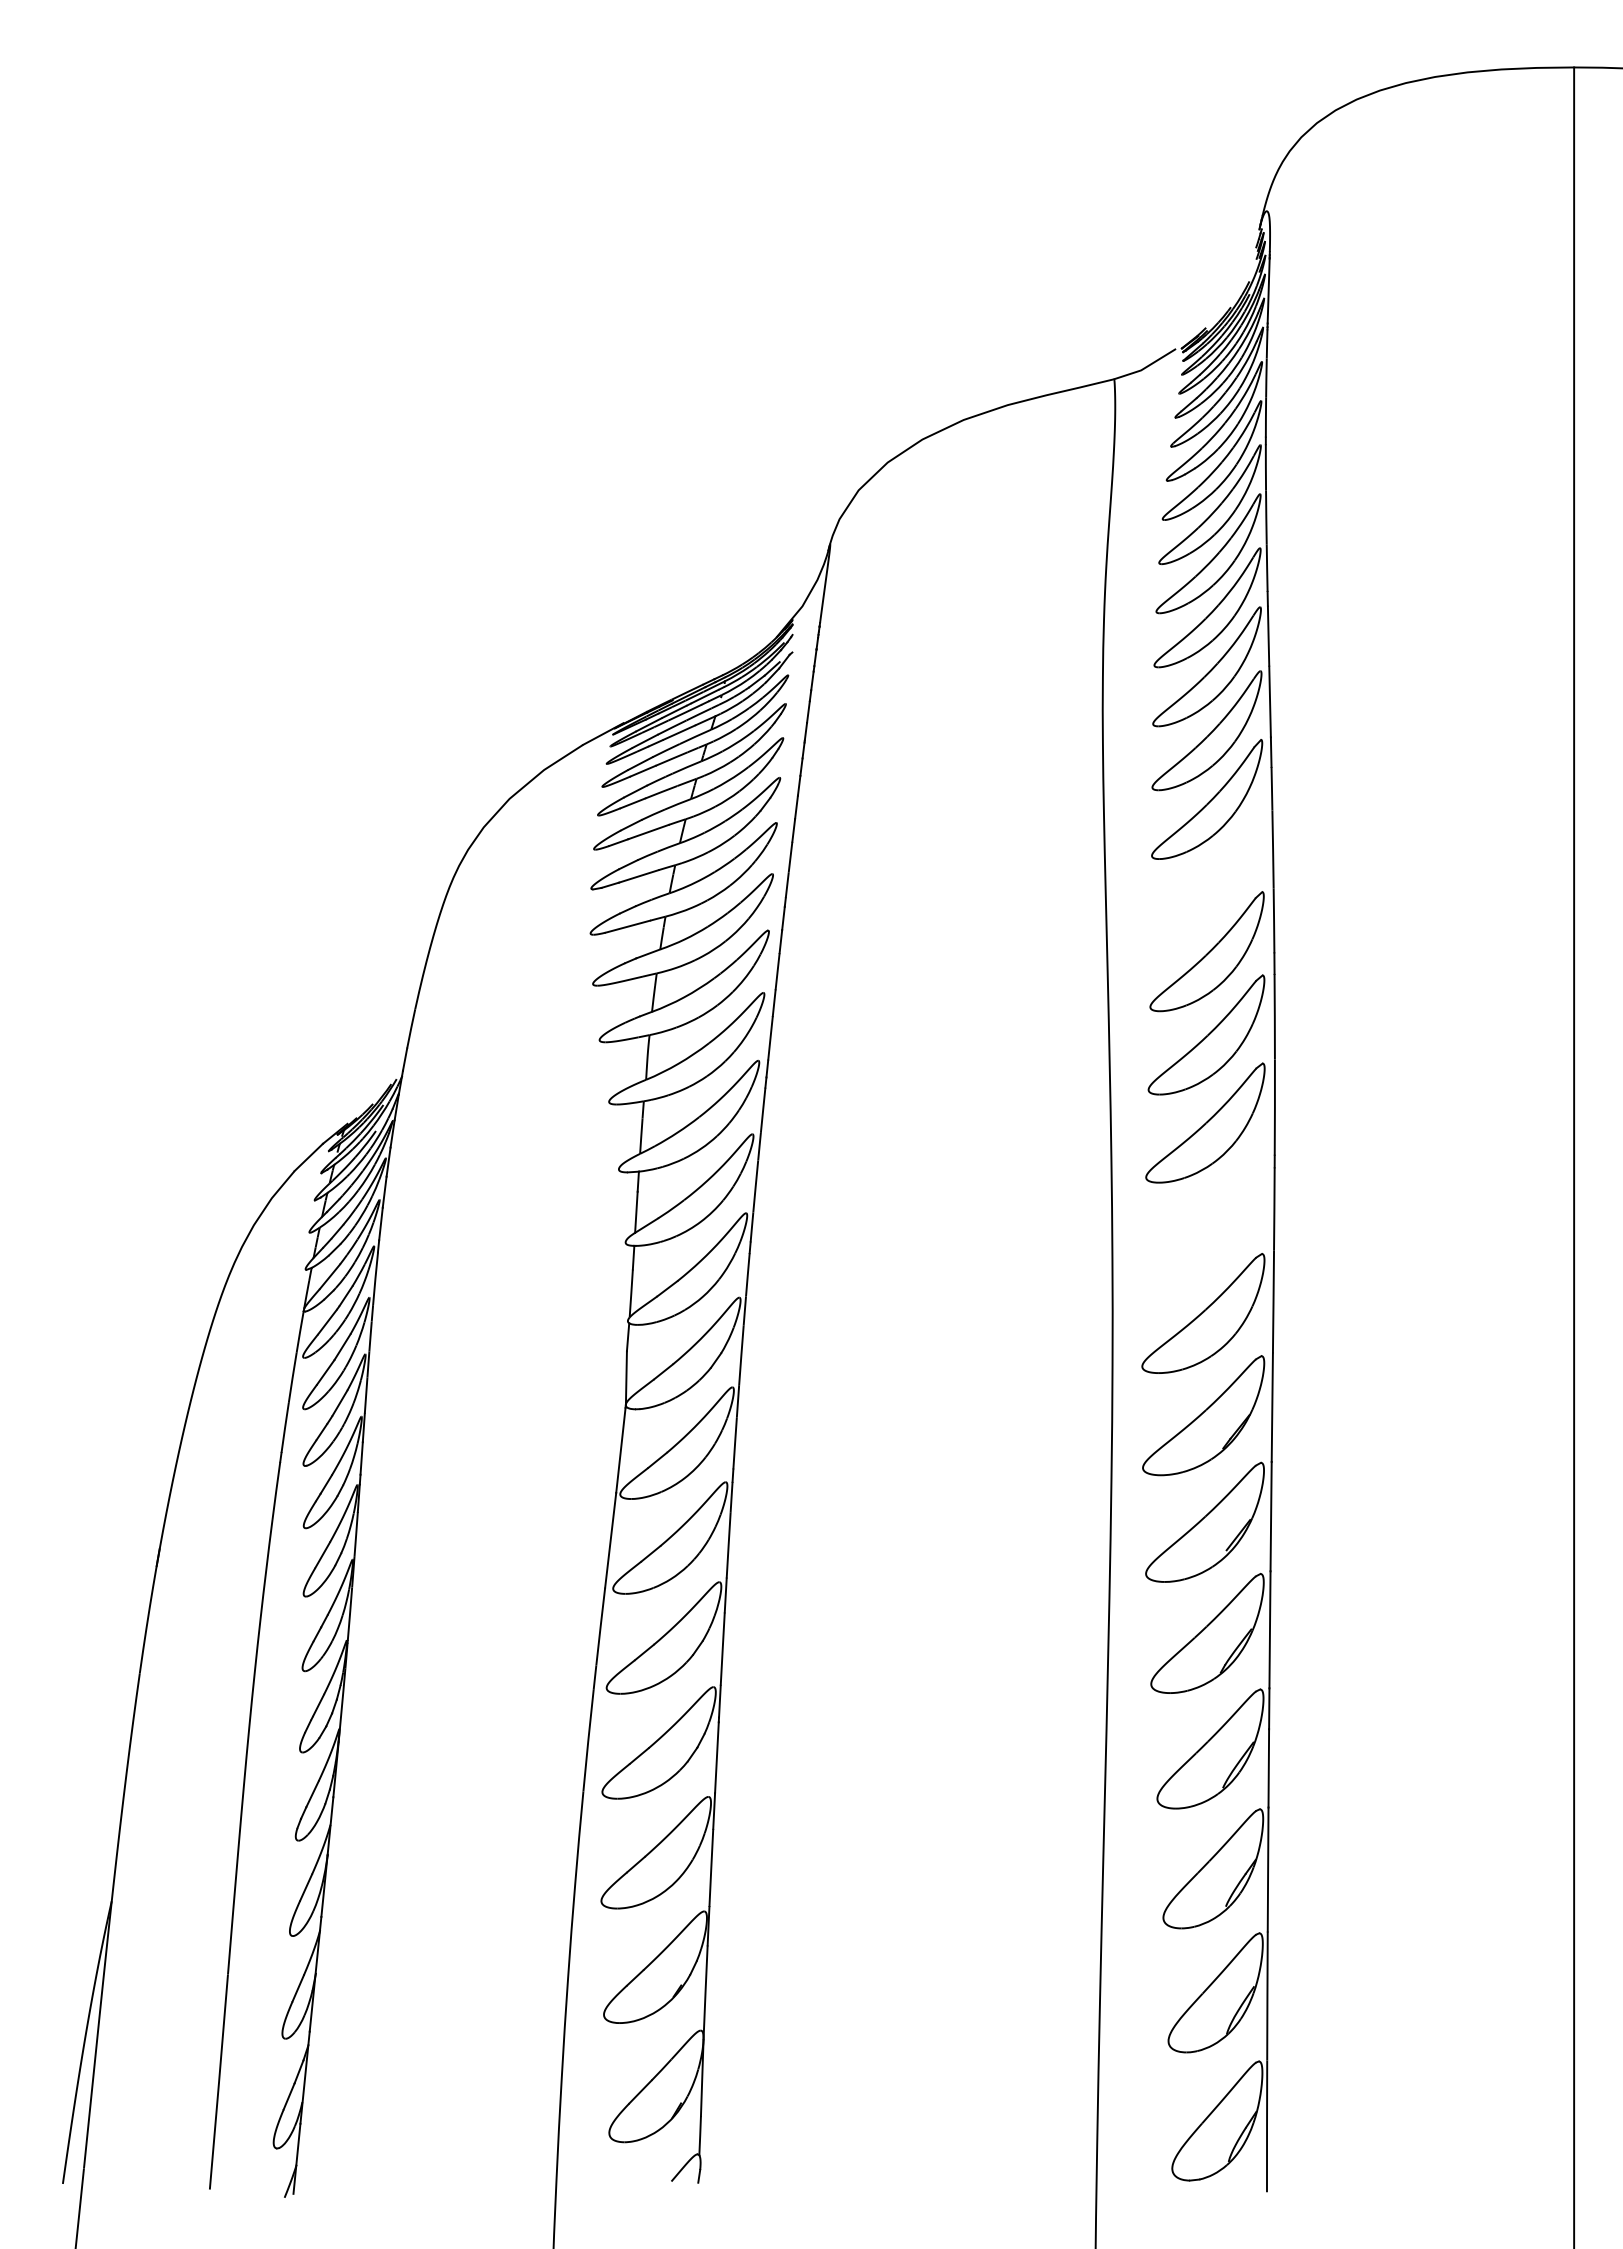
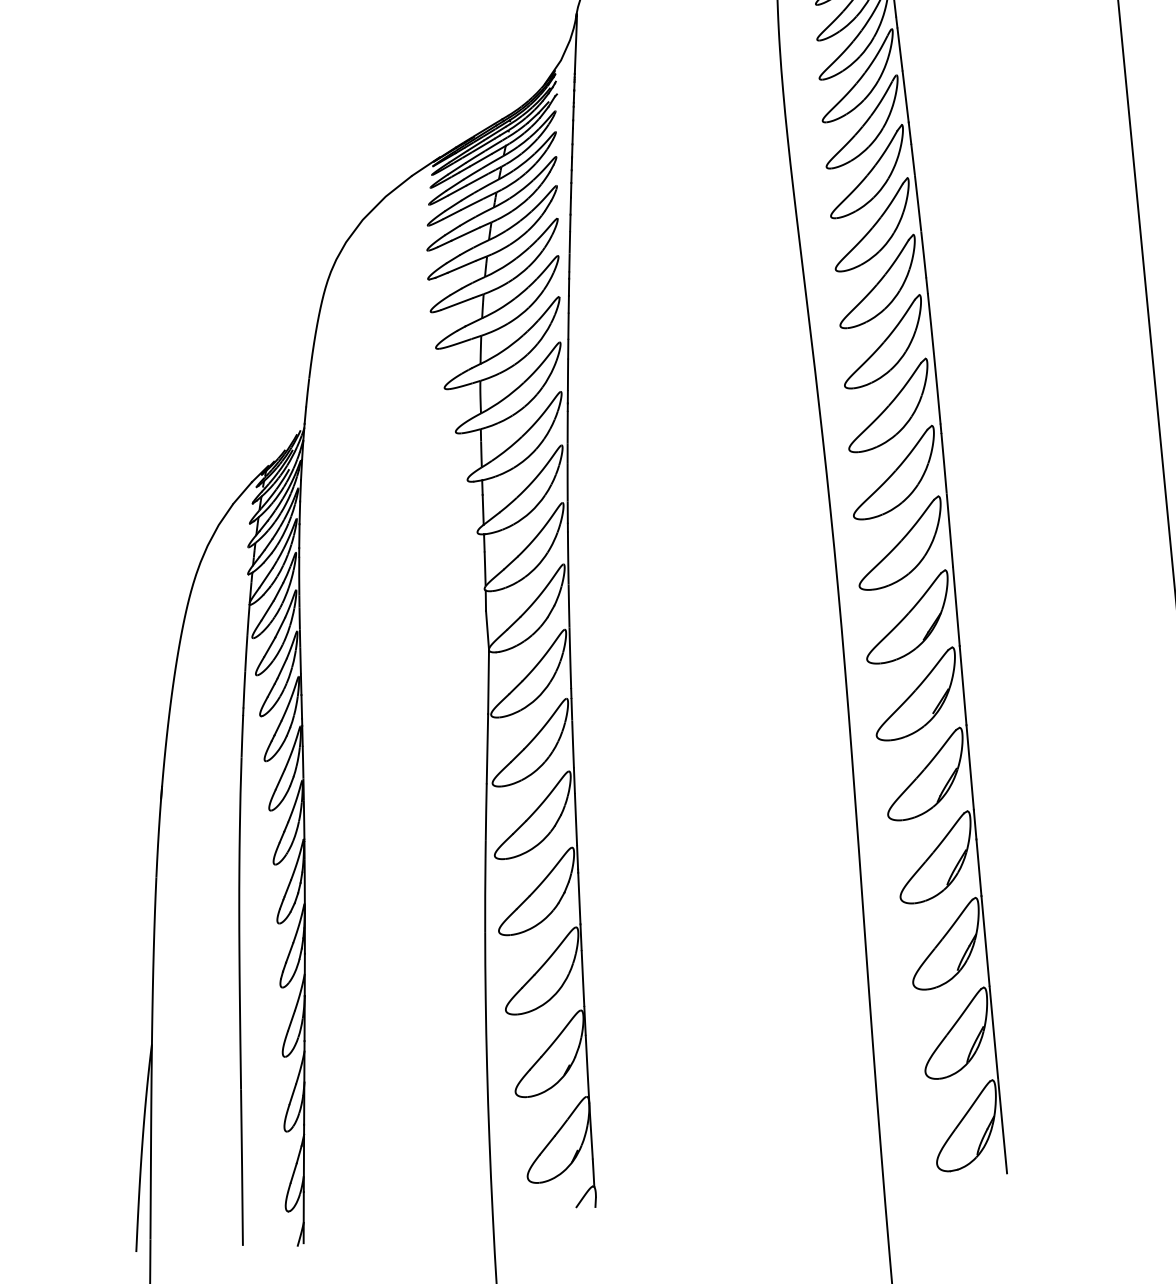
part: (1206, 872) -> (871, 224), added
part: (1203, 1215) -> (893, 472), added

